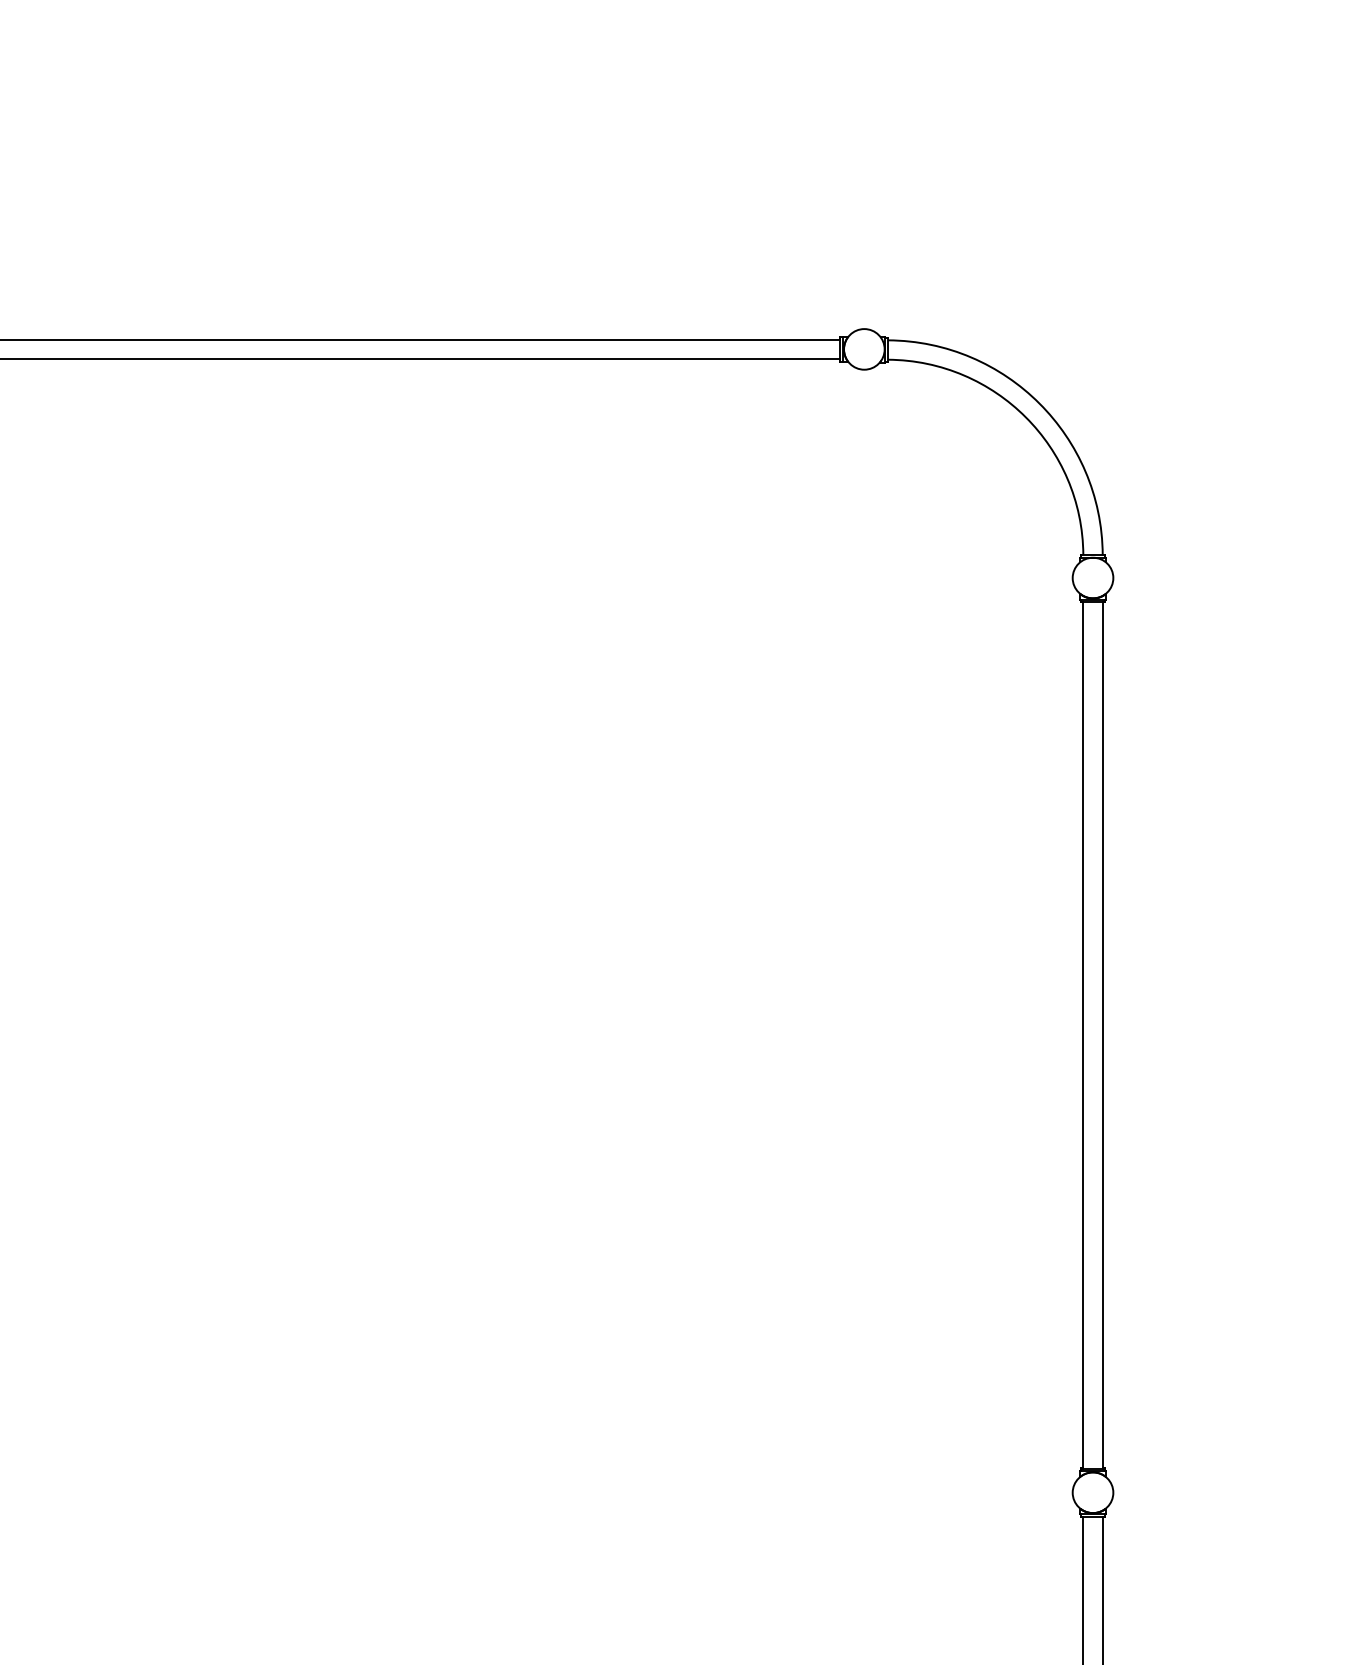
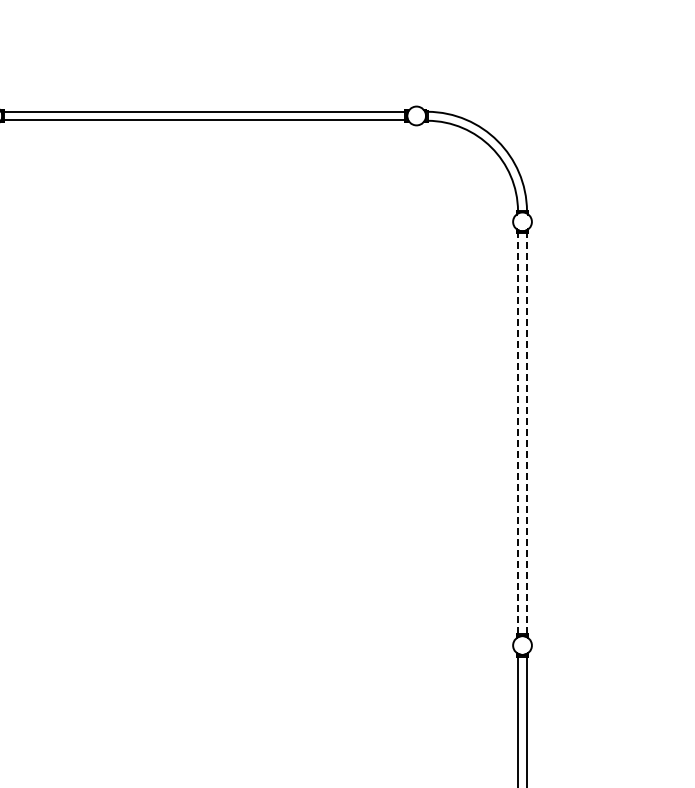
line: (1084, 1034) -> (518, 433), solid -> dashed
line: (1101, 1034) -> (526, 433), solid -> dashed

